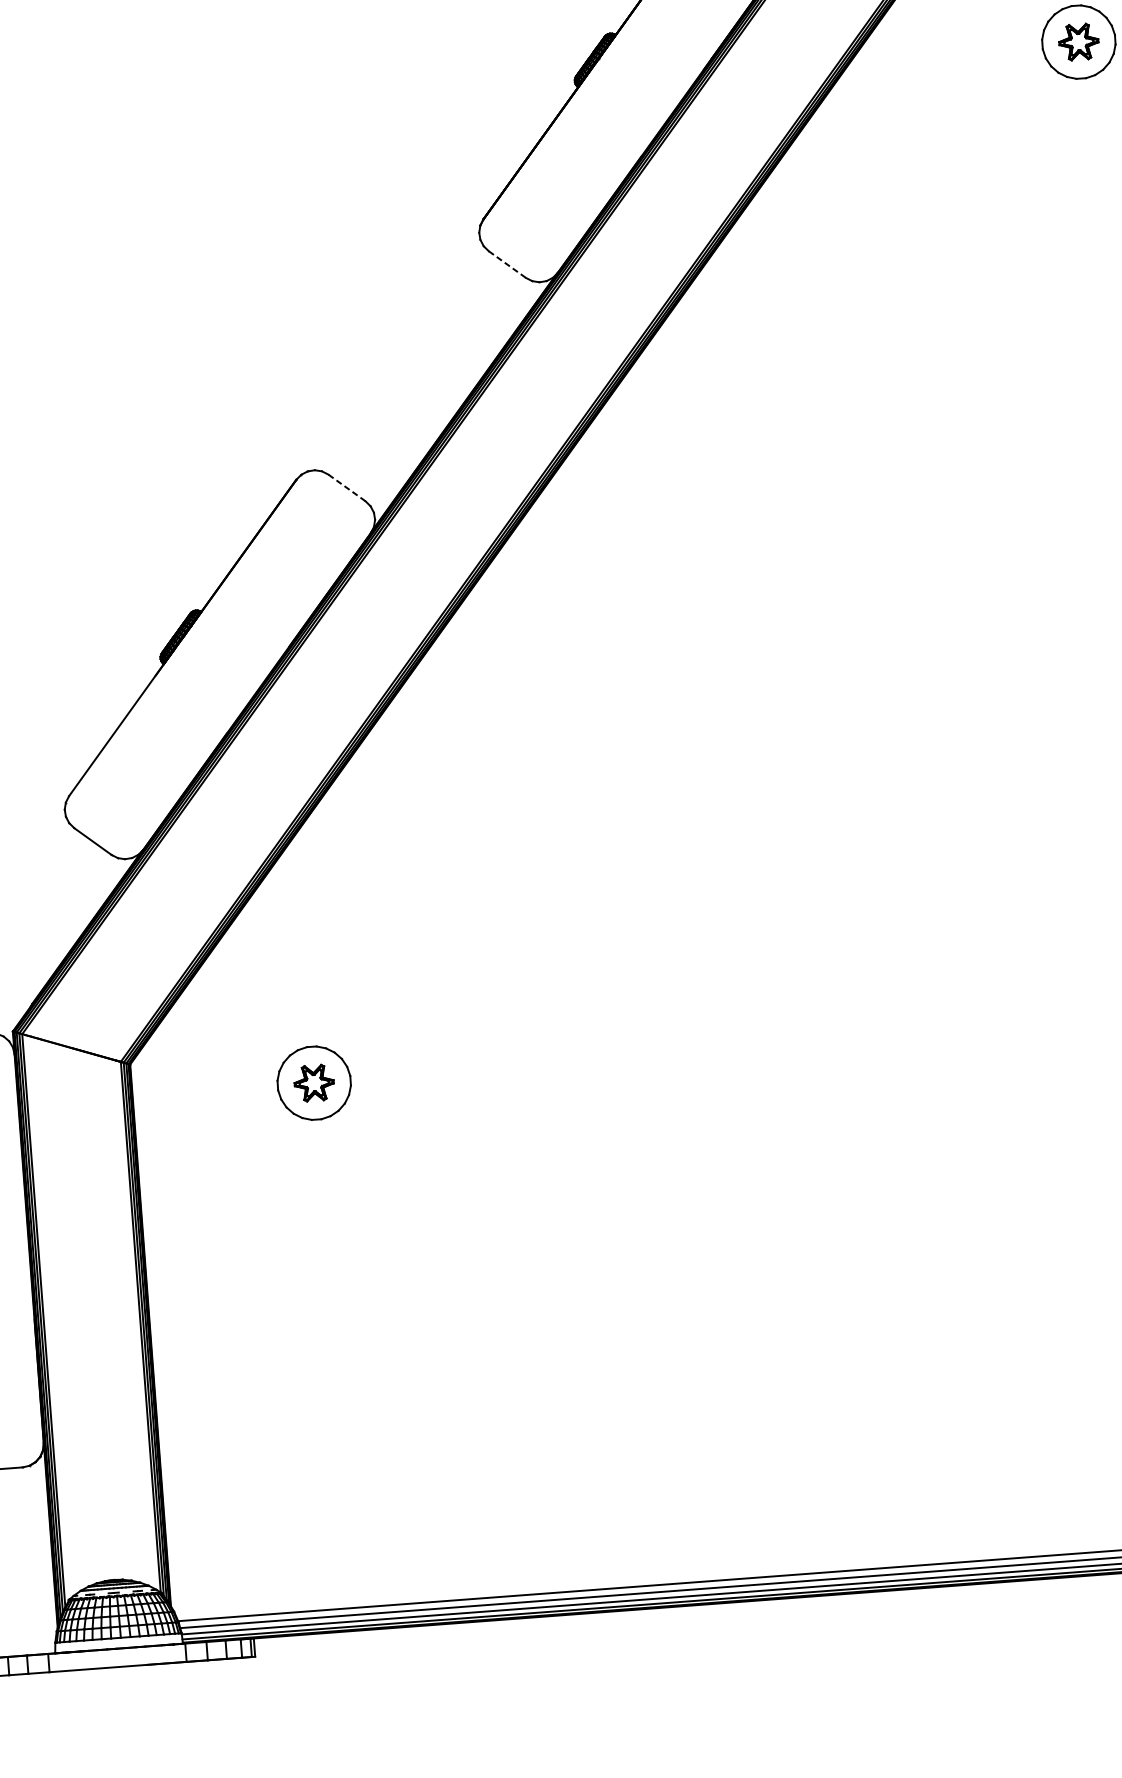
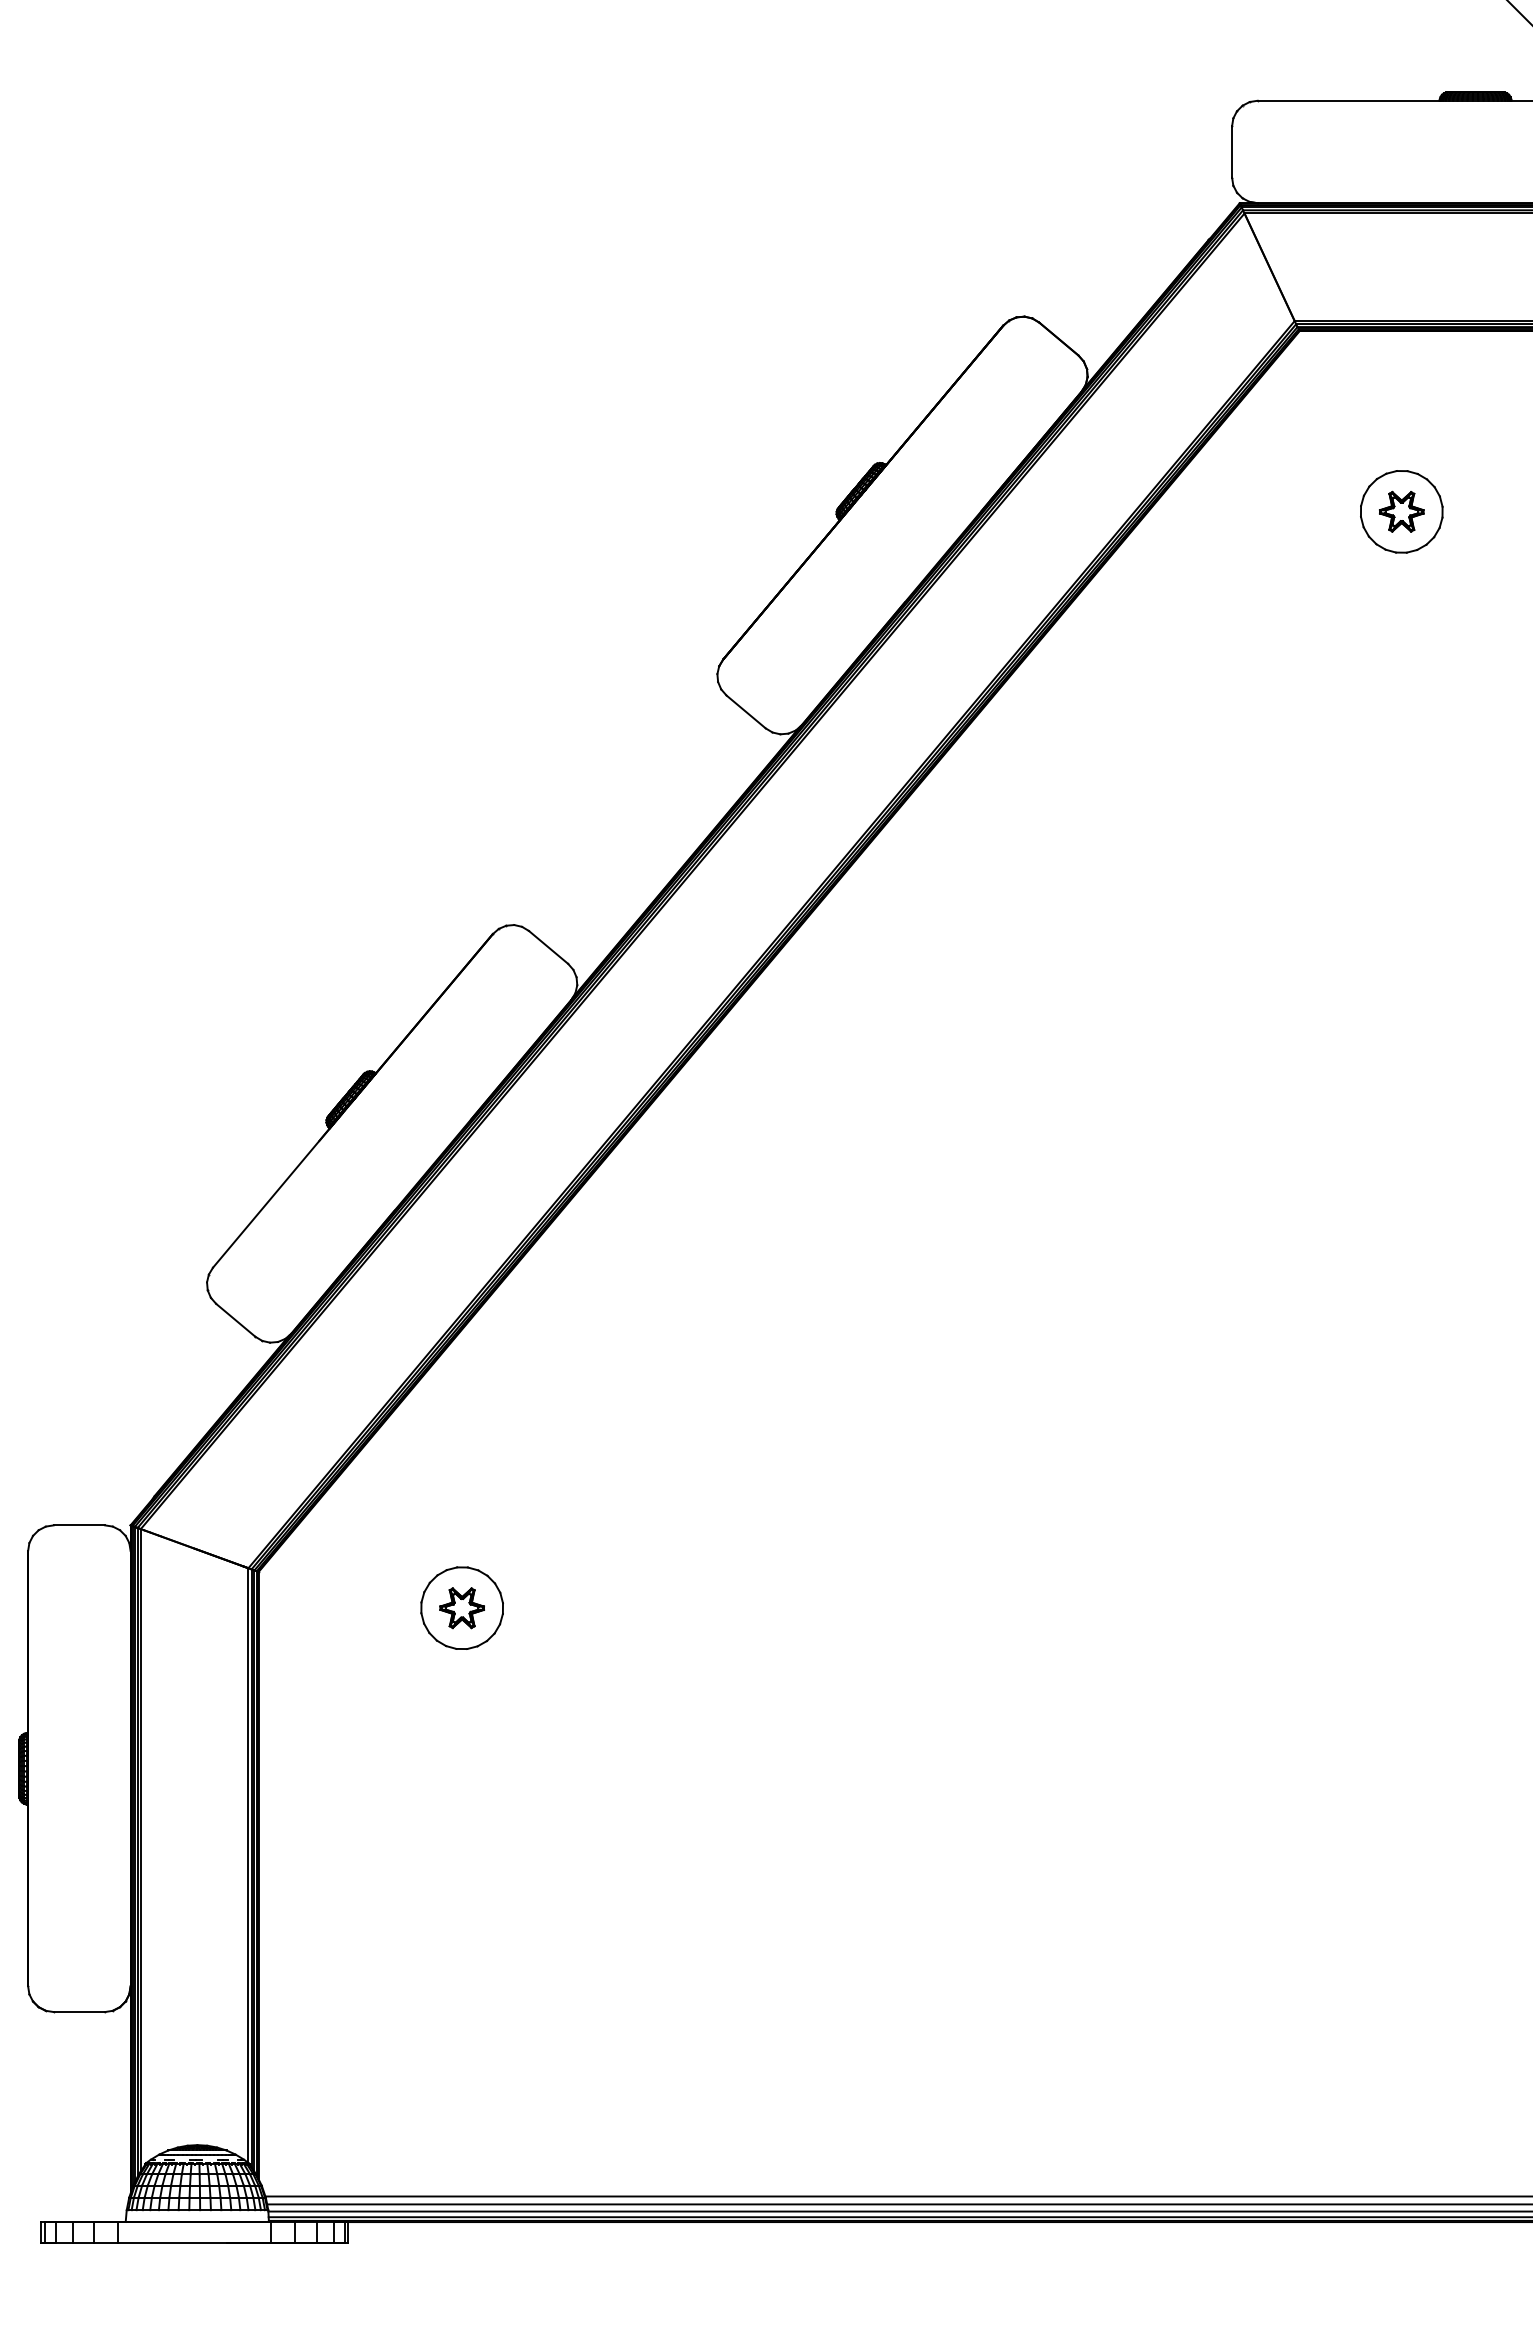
line: (507, 264) -> (746, 711), dashed -> solid
line: (346, 487) -> (548, 947), dashed -> solid

